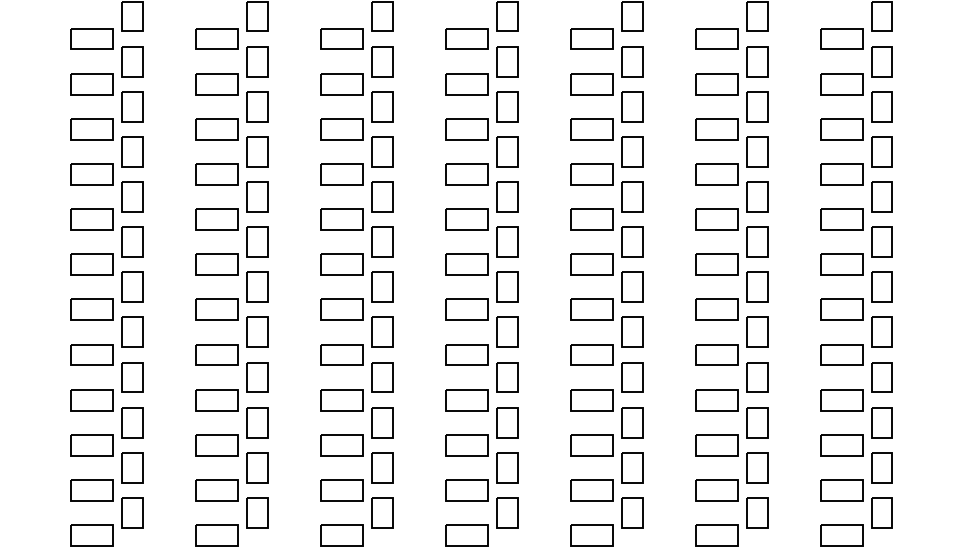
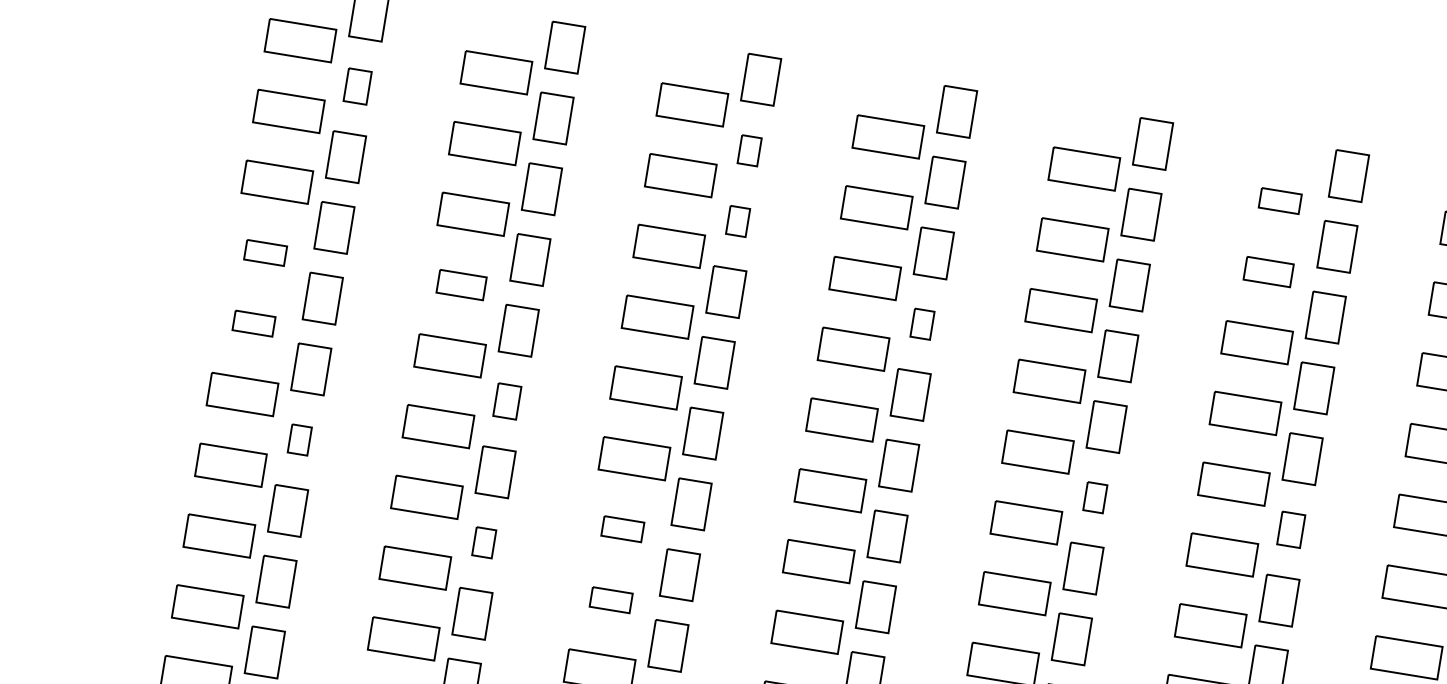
part: (716, 38) -> (1279, 200), size x0.6
part: (132, 61) -> (357, 86), size x0.7
part: (382, 61) -> (750, 150), size x0.6
part: (716, 84) -> (1267, 272), size x0.7
part: (382, 106) -> (738, 220), size x0.6
part: (507, 151) -> (922, 323), size x0.6
part: (91, 174) -> (264, 252), size x0.6
part: (216, 174) -> (460, 284), size x0.7
part: (91, 219) -> (253, 323), size x0.6
part: (257, 241) -> (507, 400), size x0.7
part: (632, 241) -> (1095, 496), size x0.6
part: (757, 241) -> (1291, 528), size x0.7
part: (132, 286) -> (300, 439), size x0.6
part: (341, 309) -> (622, 528), size x0.6
part: (257, 331) -> (484, 541), size x0.6
part: (341, 354) -> (610, 599), size x0.6

